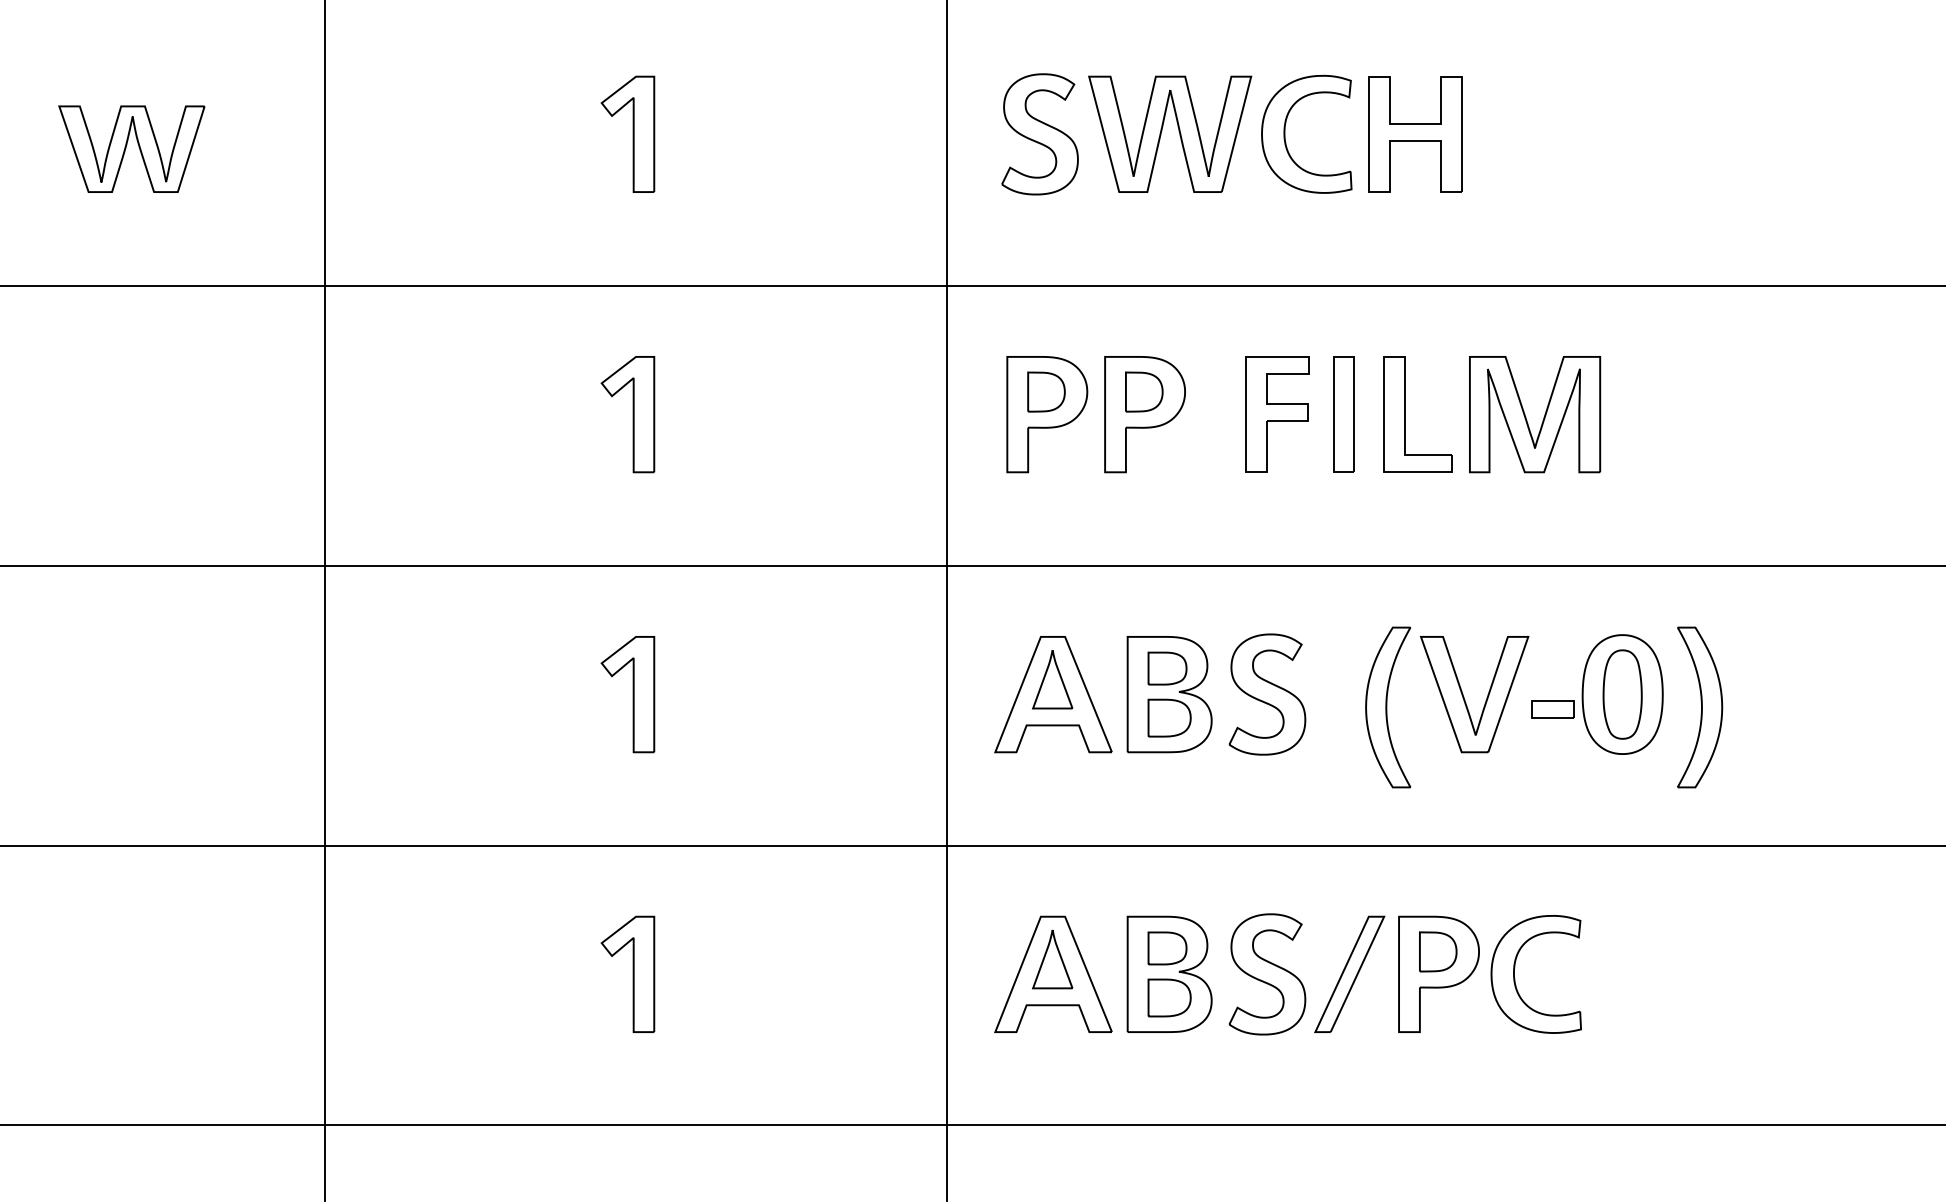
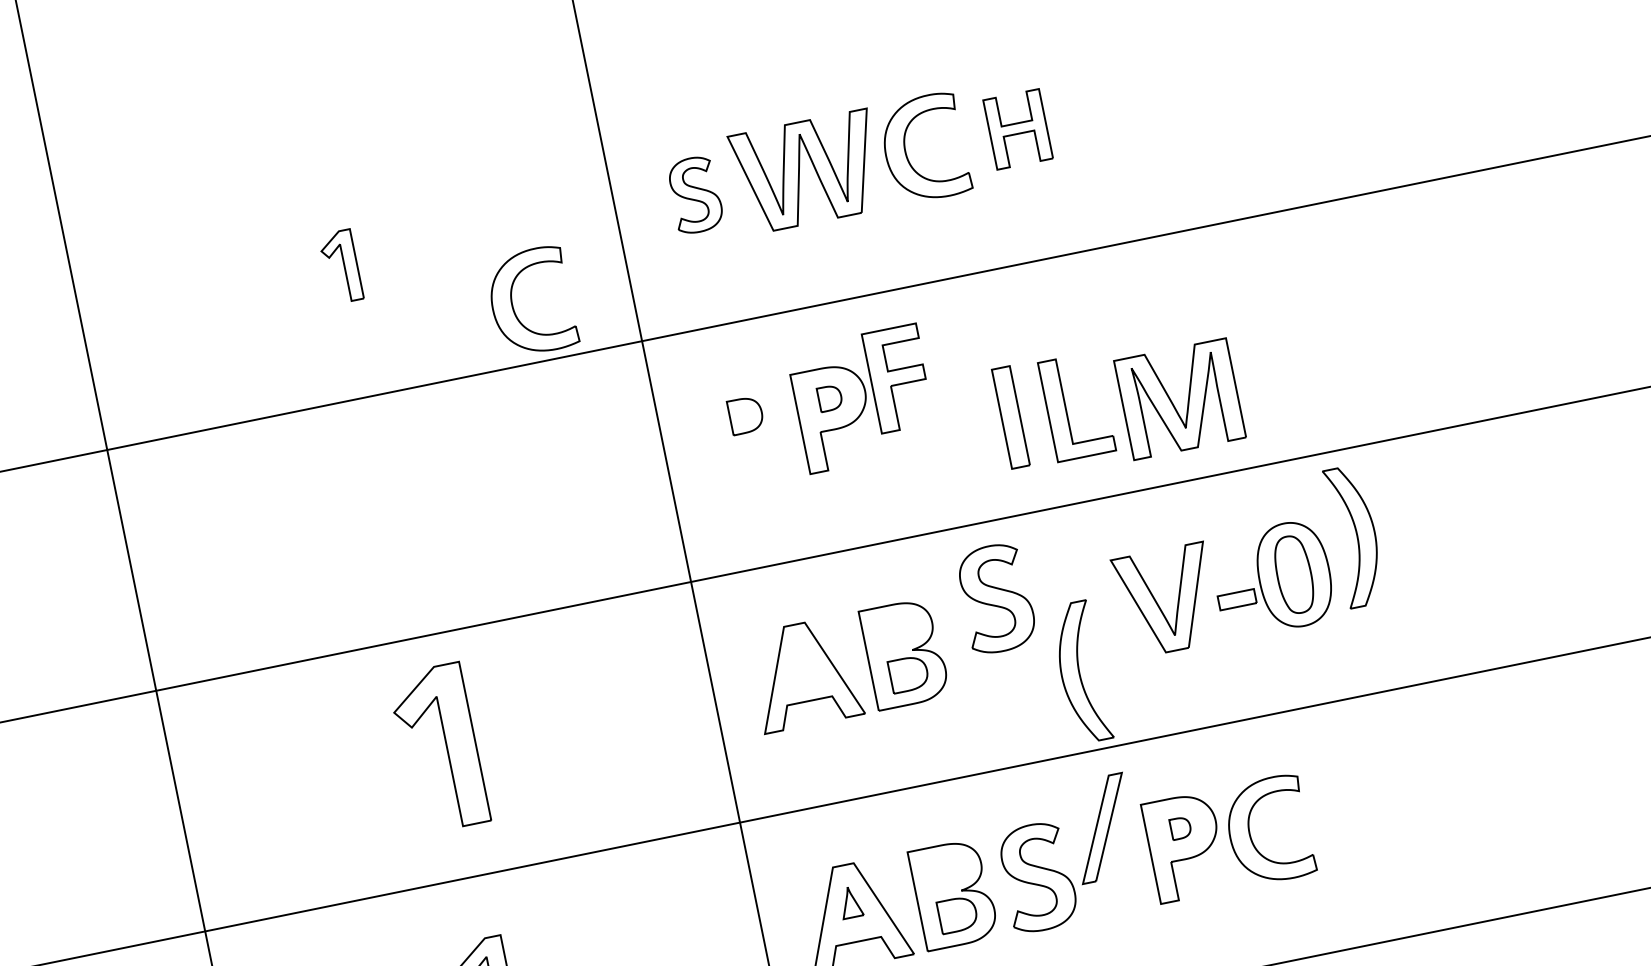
part: (627, 133) -> (340, 266), size x0.7
part: (1039, 134) -> (694, 195), size x0.7
part: (1415, 134) -> (1018, 129), size x0.7
part: (811, 215) -> (513, 304), added
part: (1144, 391) -> (830, 397), size x0.7
part: (627, 414) -> (389, 508), removed
part: (1047, 414) -> (750, 434), removed
part: (1277, 414) -> (898, 378), moved
part: (1343, 414) -> (1010, 417), moved
part: (1405, 414) -> (1066, 408), moved
part: (1543, 417) -> (1187, 400), moved
part: (1167, 668) -> (898, 631), removed
part: (1052, 679) -> (801, 661), removed
part: (627, 694) -> (438, 748), size x1.6
part: (1267, 694) -> (996, 598), moved
part: (1388, 707) -> (1081, 672), moved
part: (1700, 707) -> (1356, 536), moved
part: (1167, 948) -> (947, 872), removed
part: (1438, 951) -> (1180, 827), size x0.6
part: (1052, 959) -> (850, 902), size x0.6
part: (1349, 973) -> (1102, 827), moved

